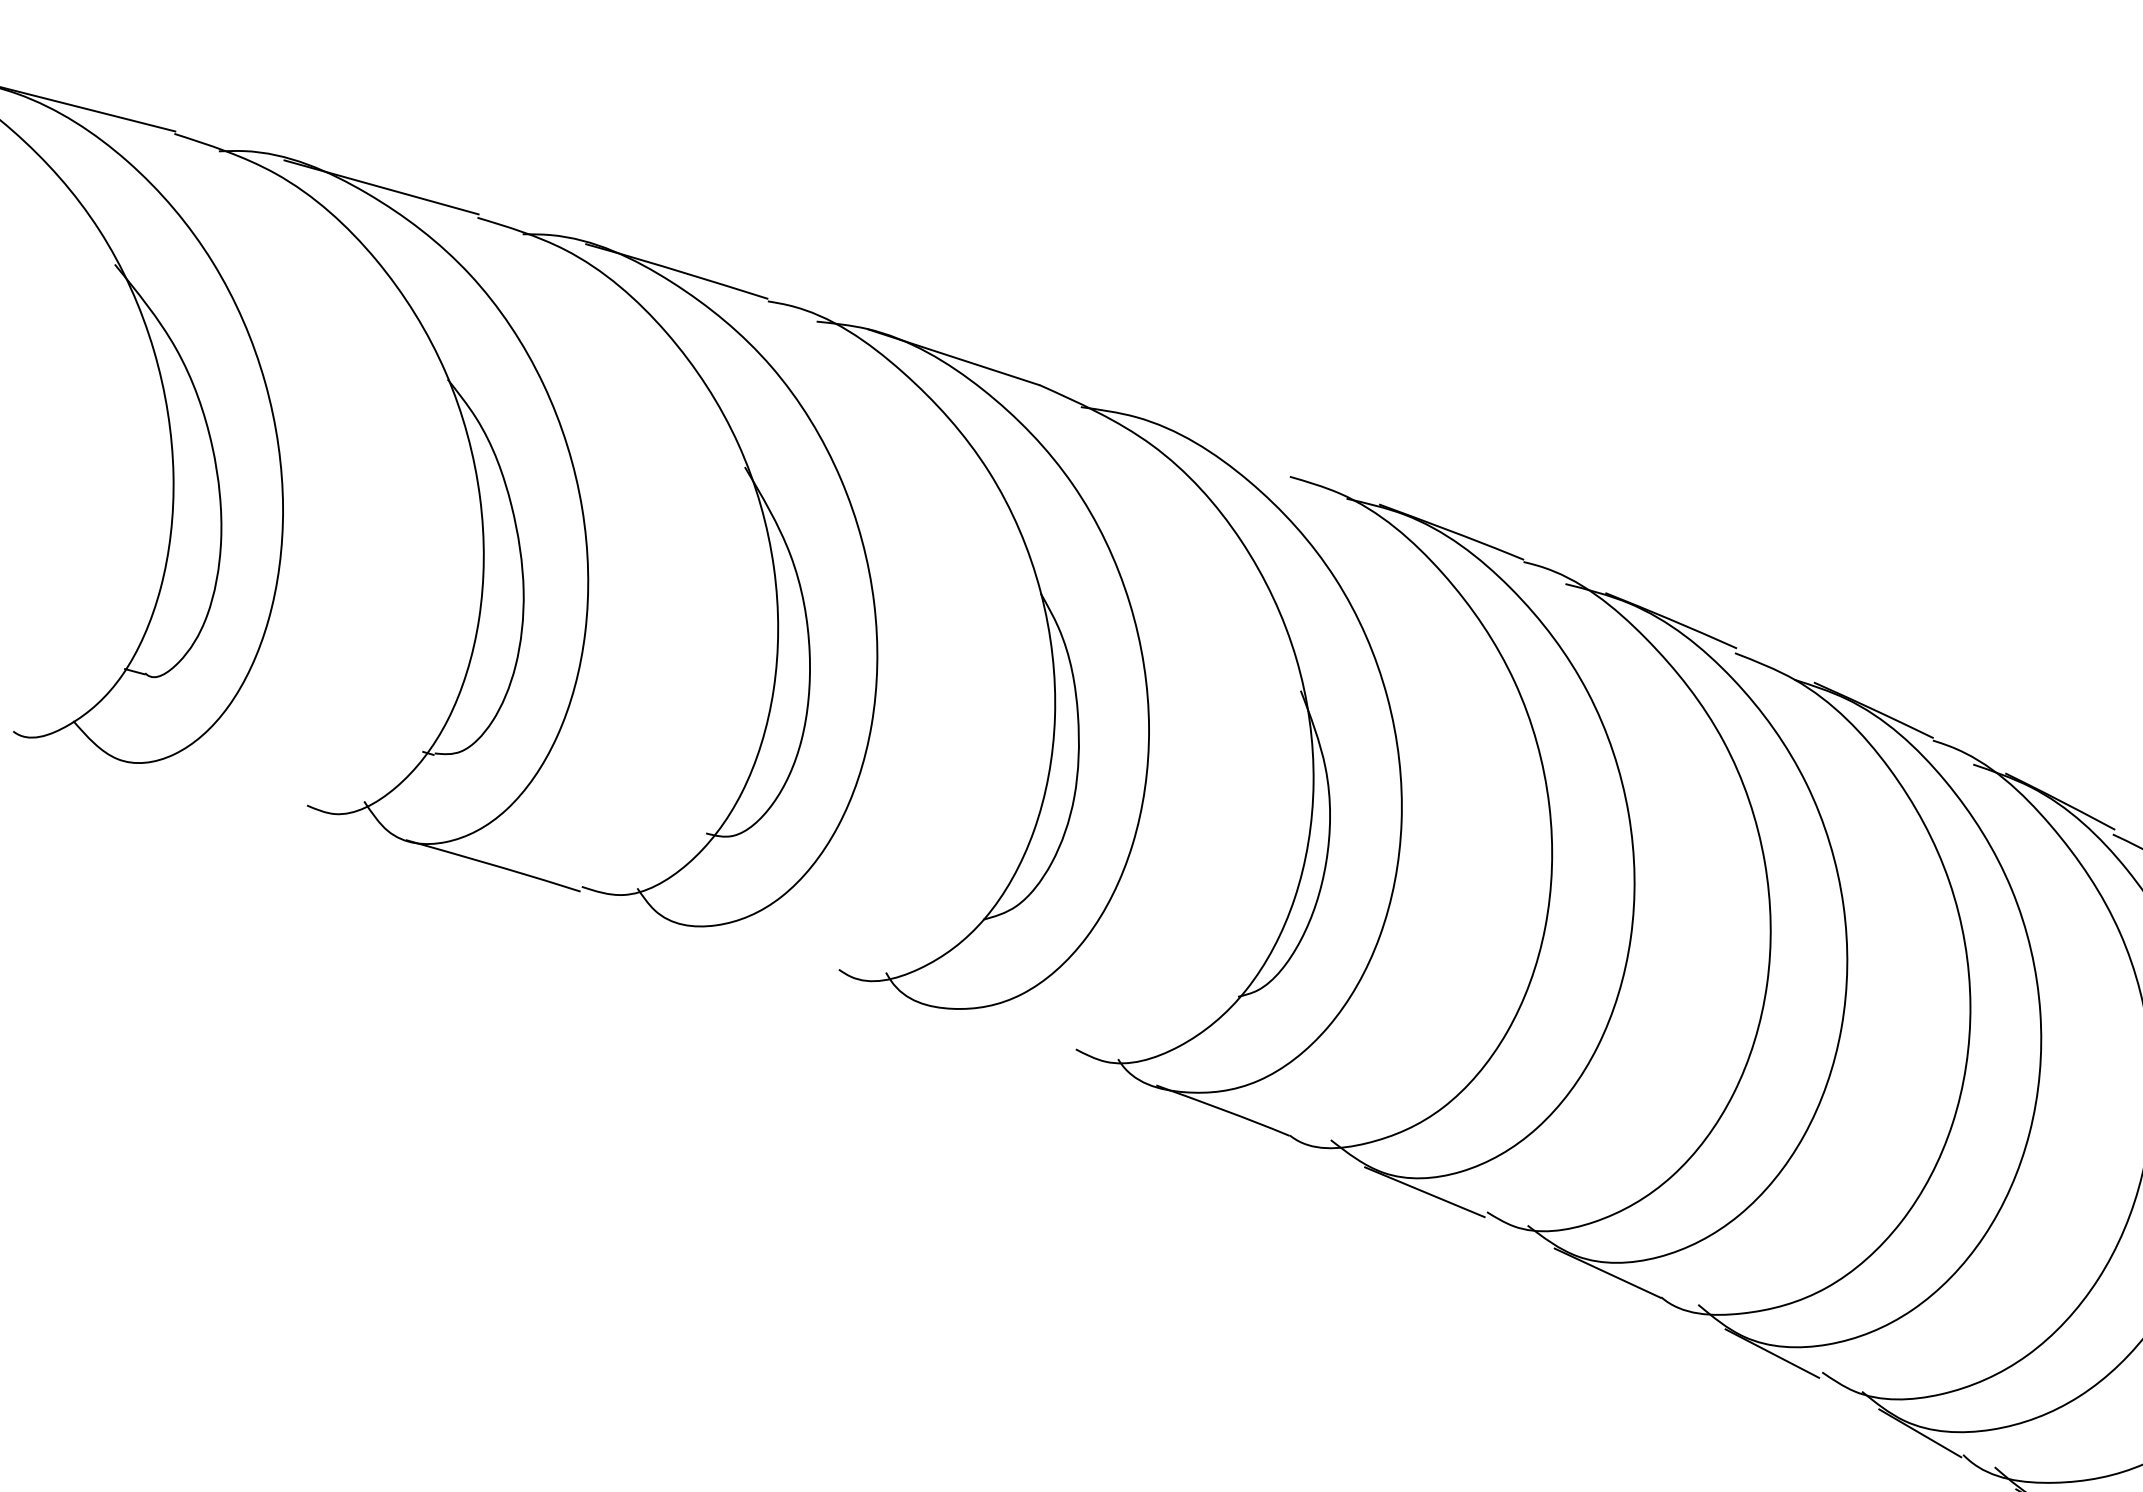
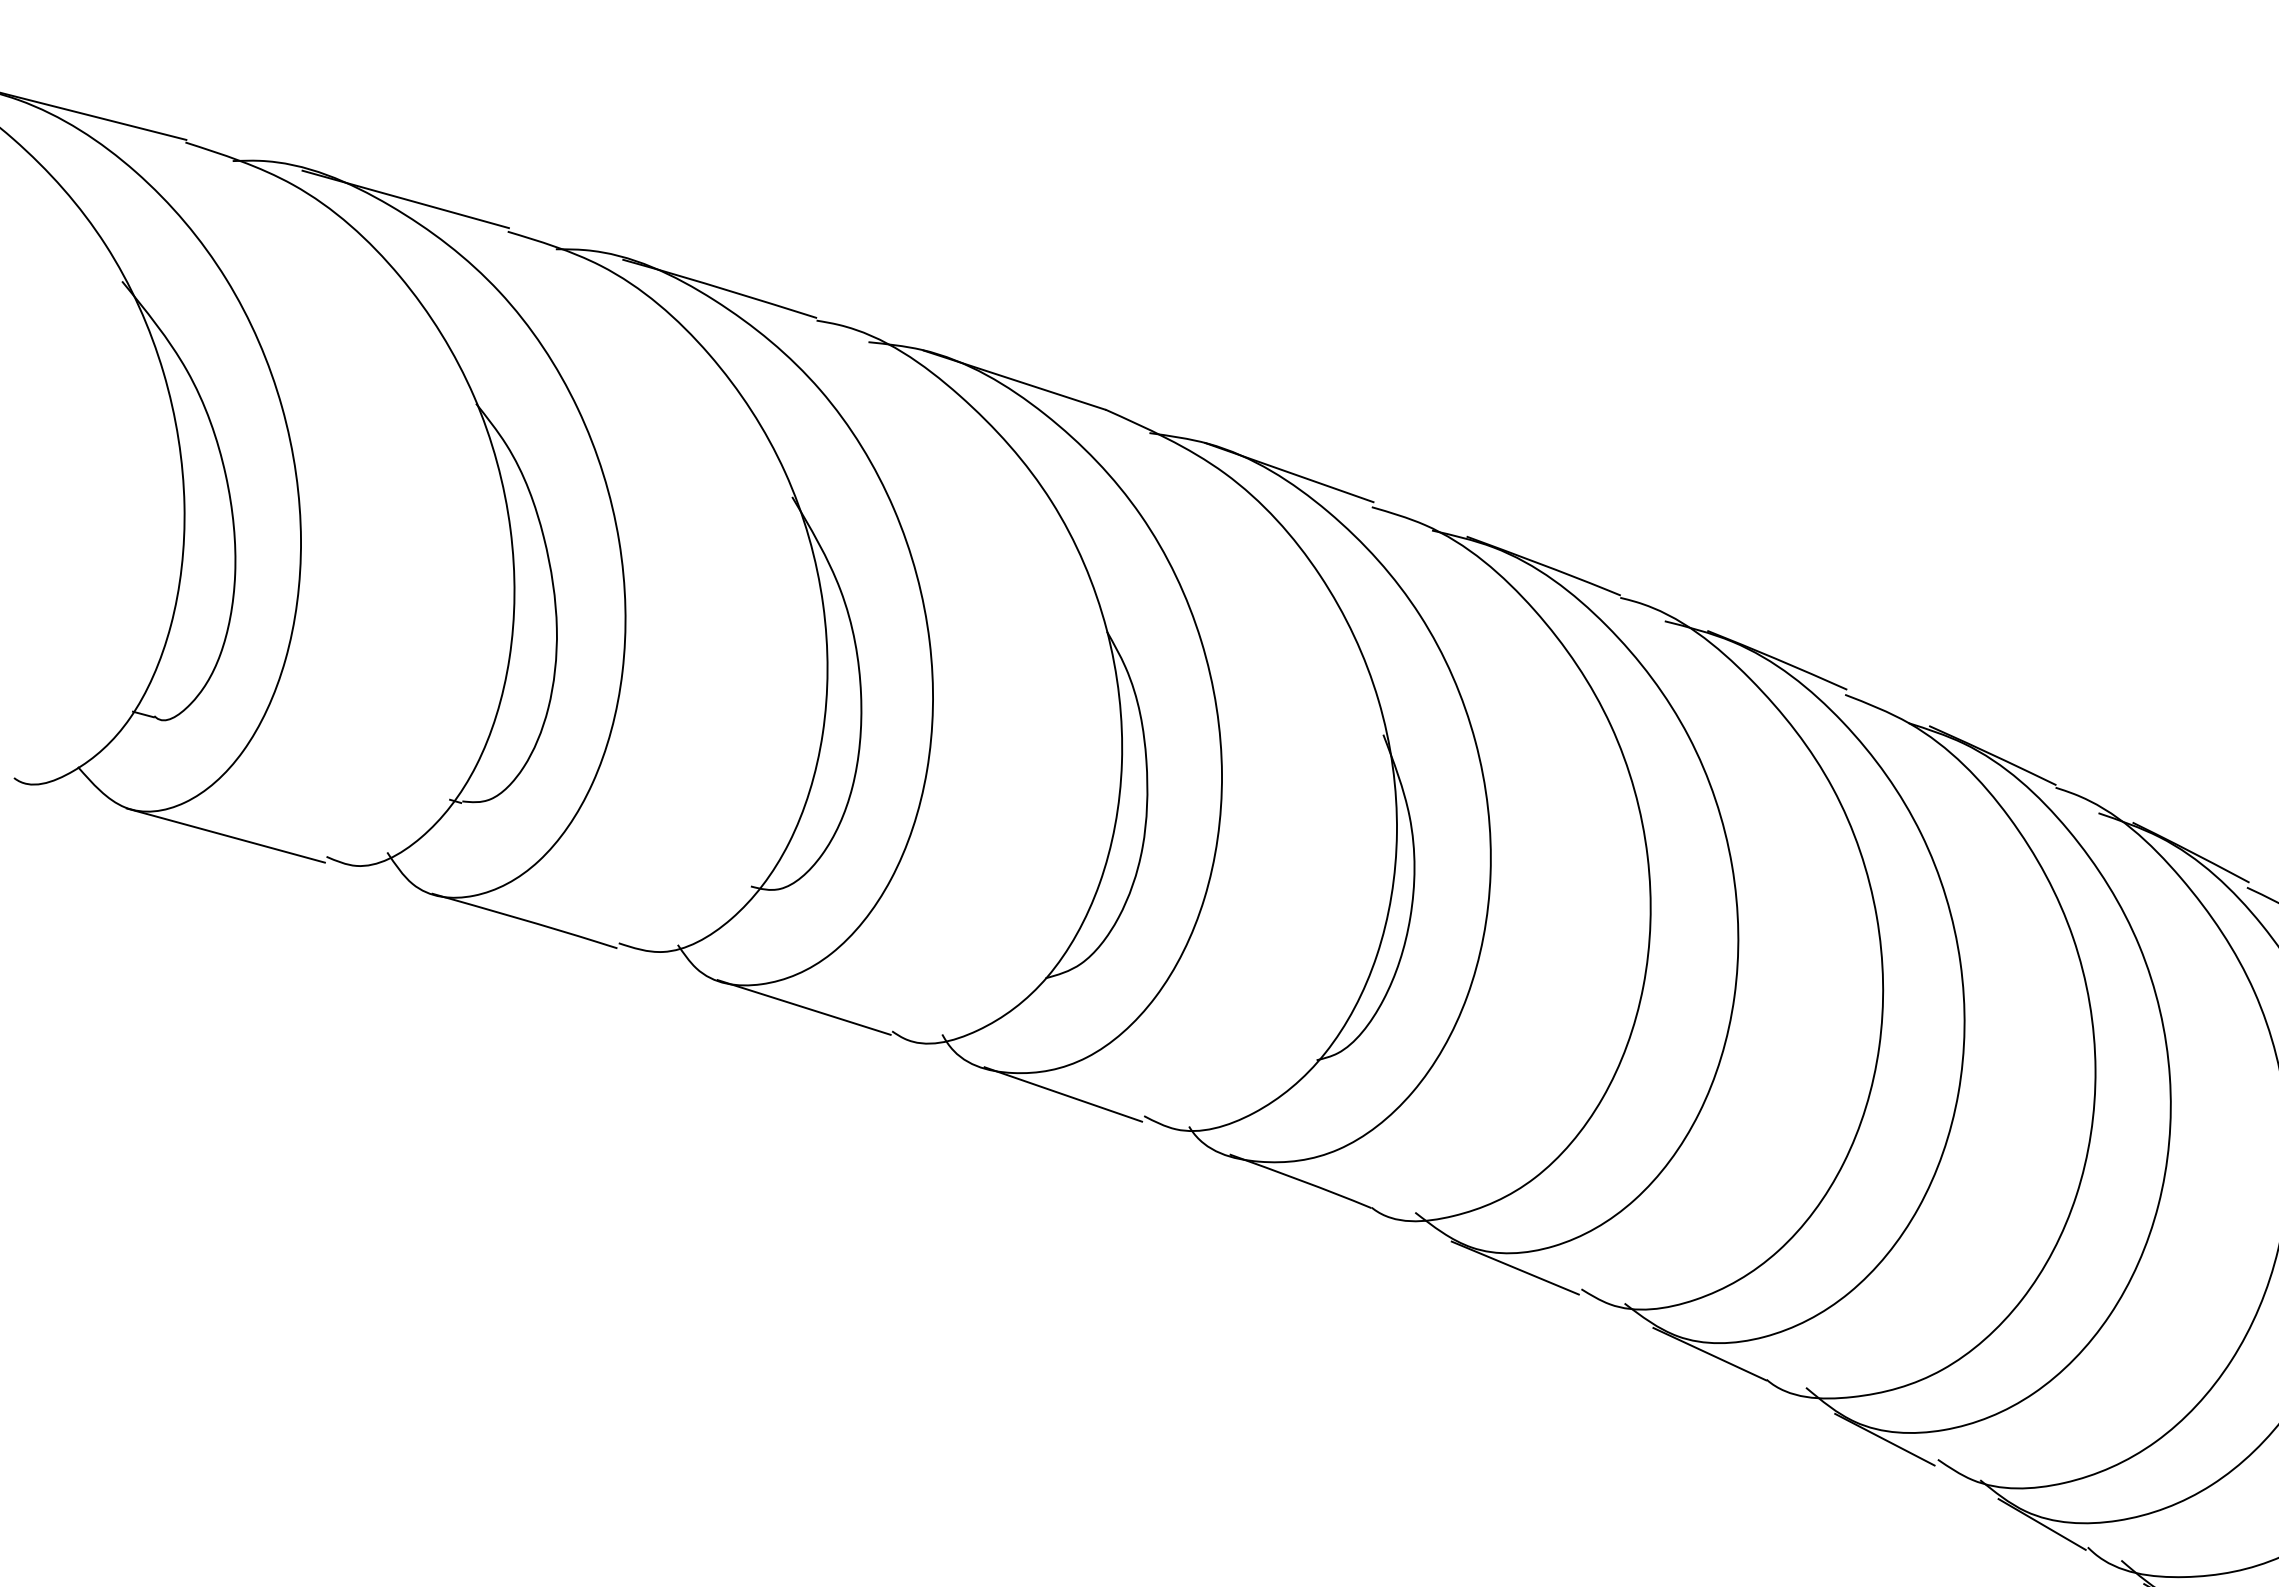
line: (1212, 444) -> (1289, 472), added
line: (212, 785) -> (225, 835), added
line: (755, 946) -> (803, 1006), added
line: (999, 1028) -> (1062, 1093), added

